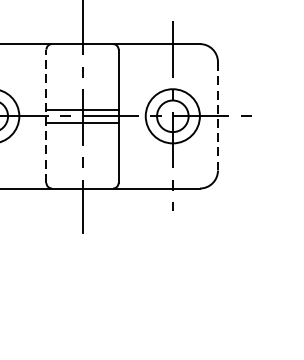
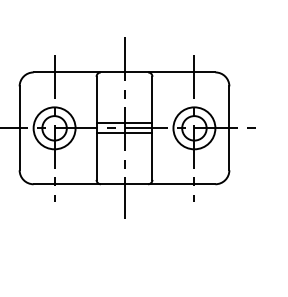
line: (46, 116) -> (96, 128), dashed -> solid
line: (218, 116) -> (229, 128), dashed -> solid

